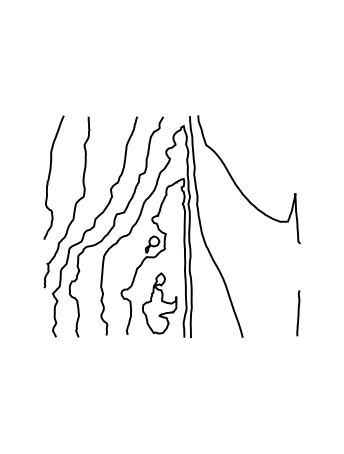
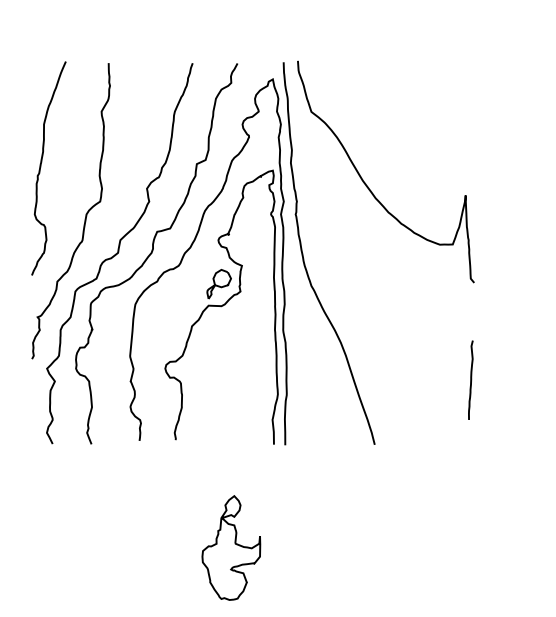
part: (159, 303) -> (231, 548), moved
line: (298, 313) -> (471, 380), moved

